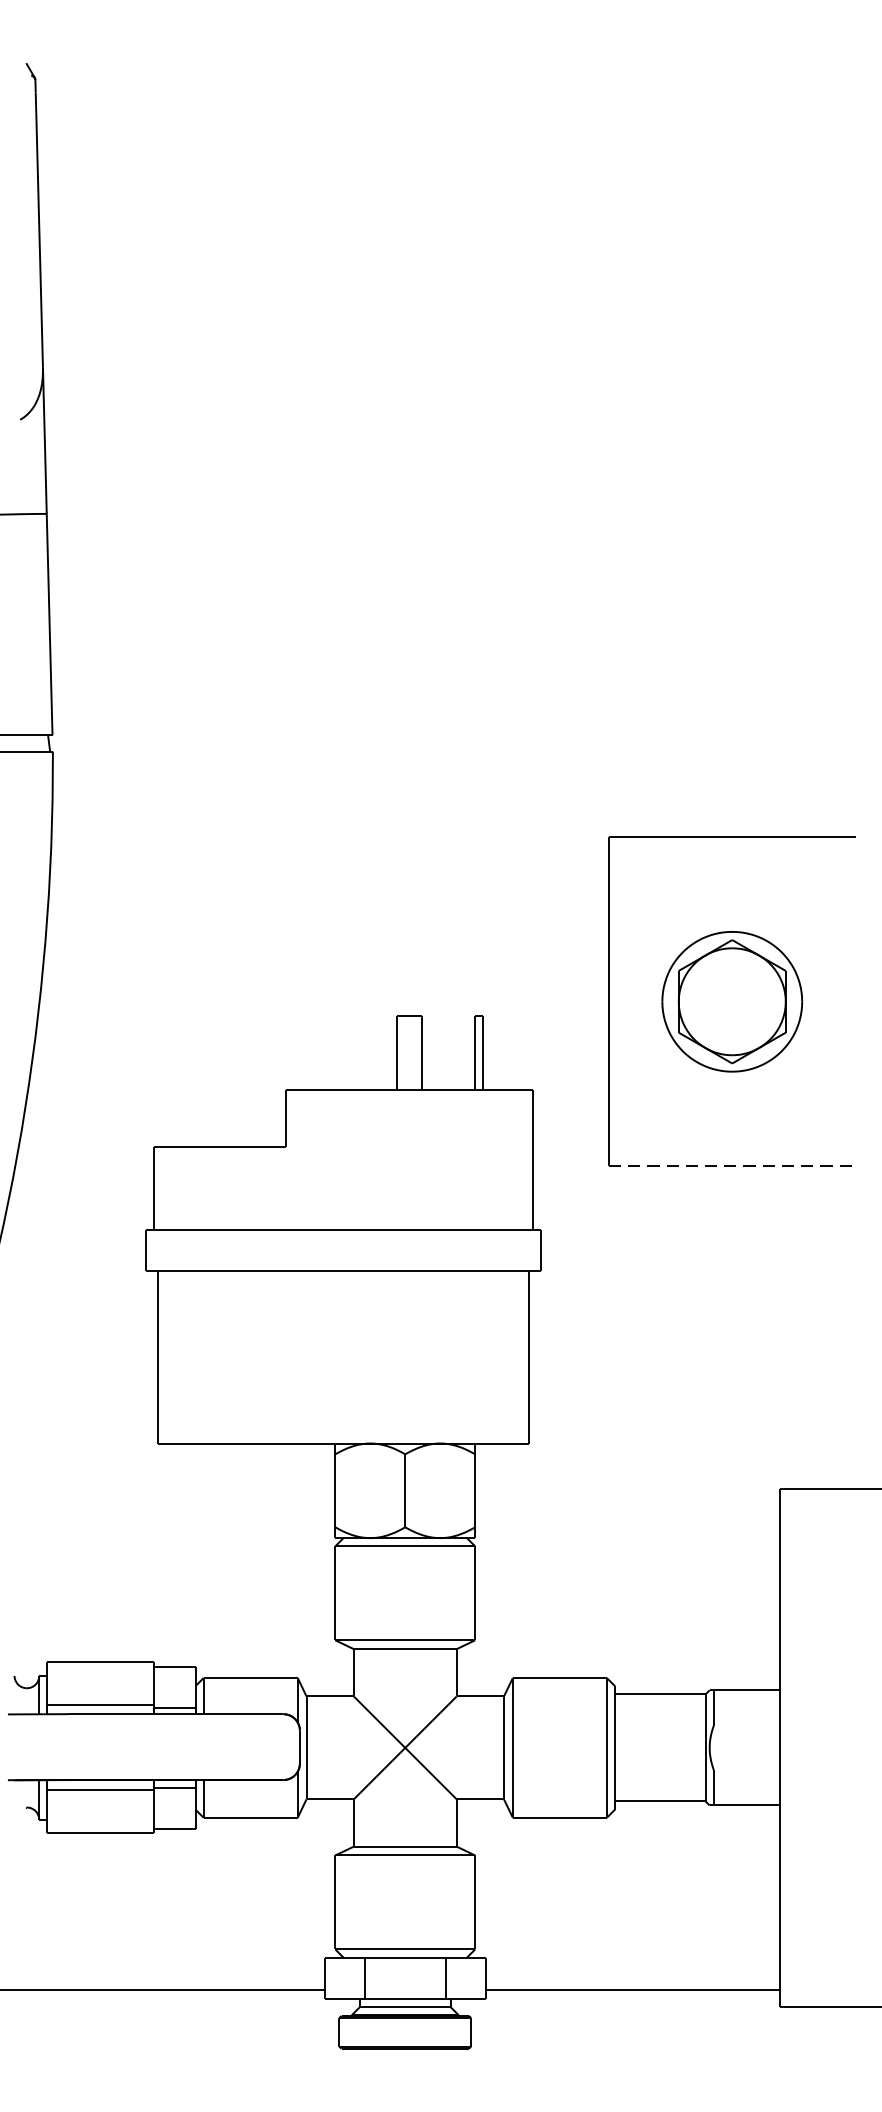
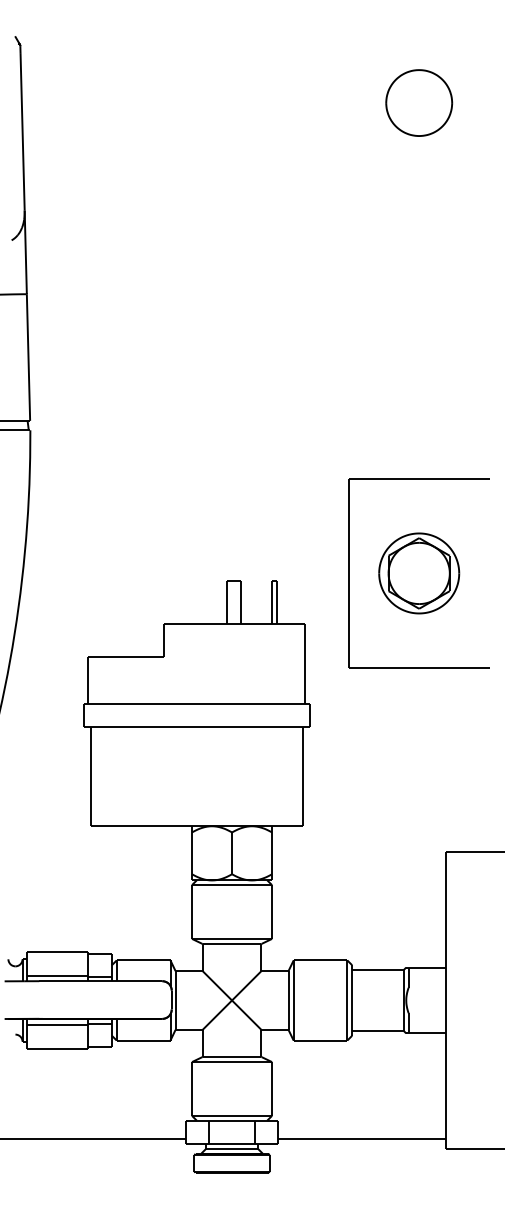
part: (732, 178) -> (419, 102), added
line: (732, 1166) -> (419, 667), dashed -> solid

